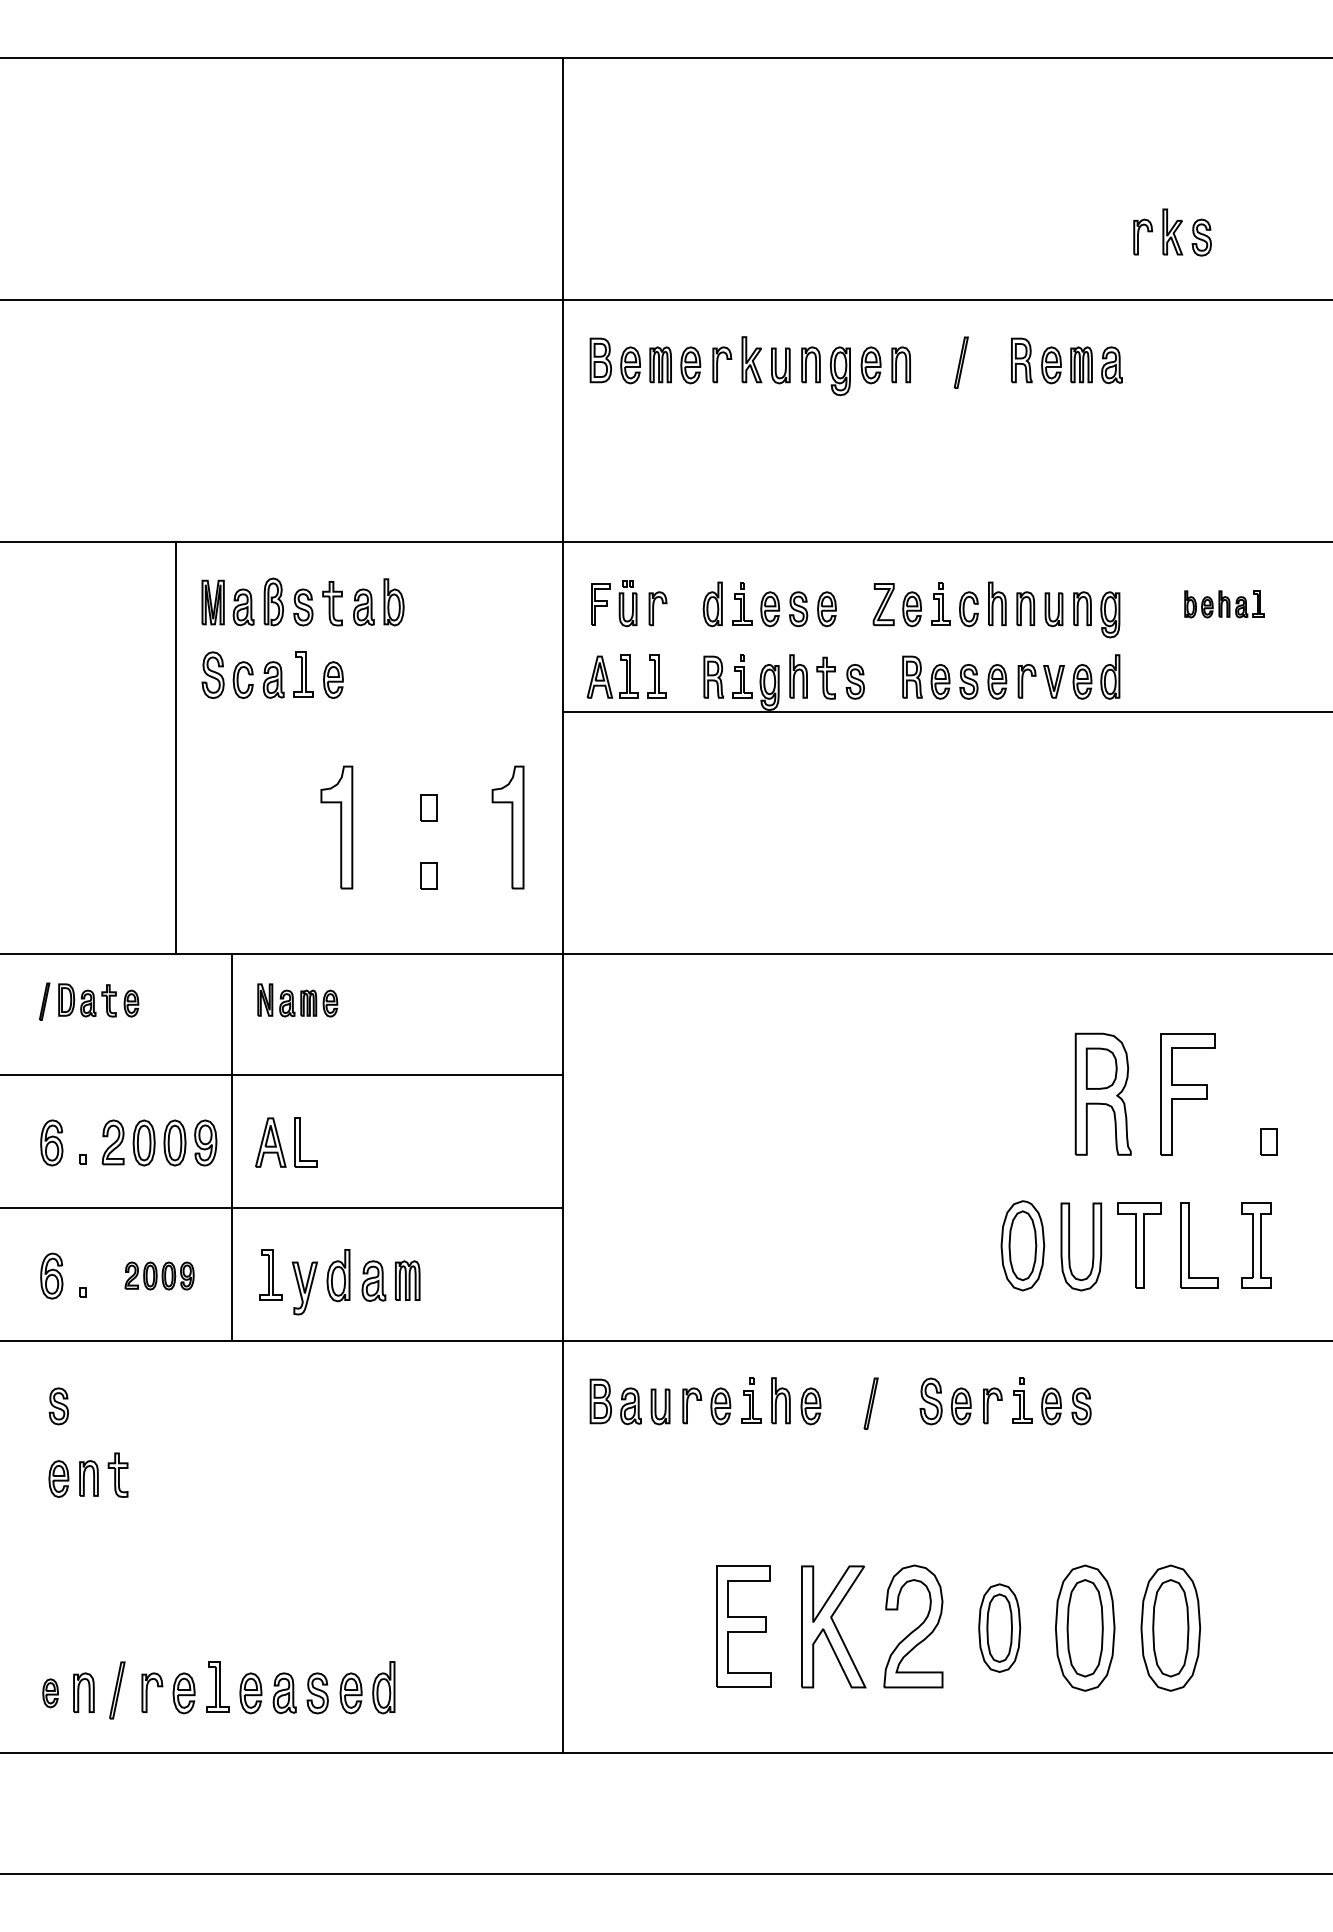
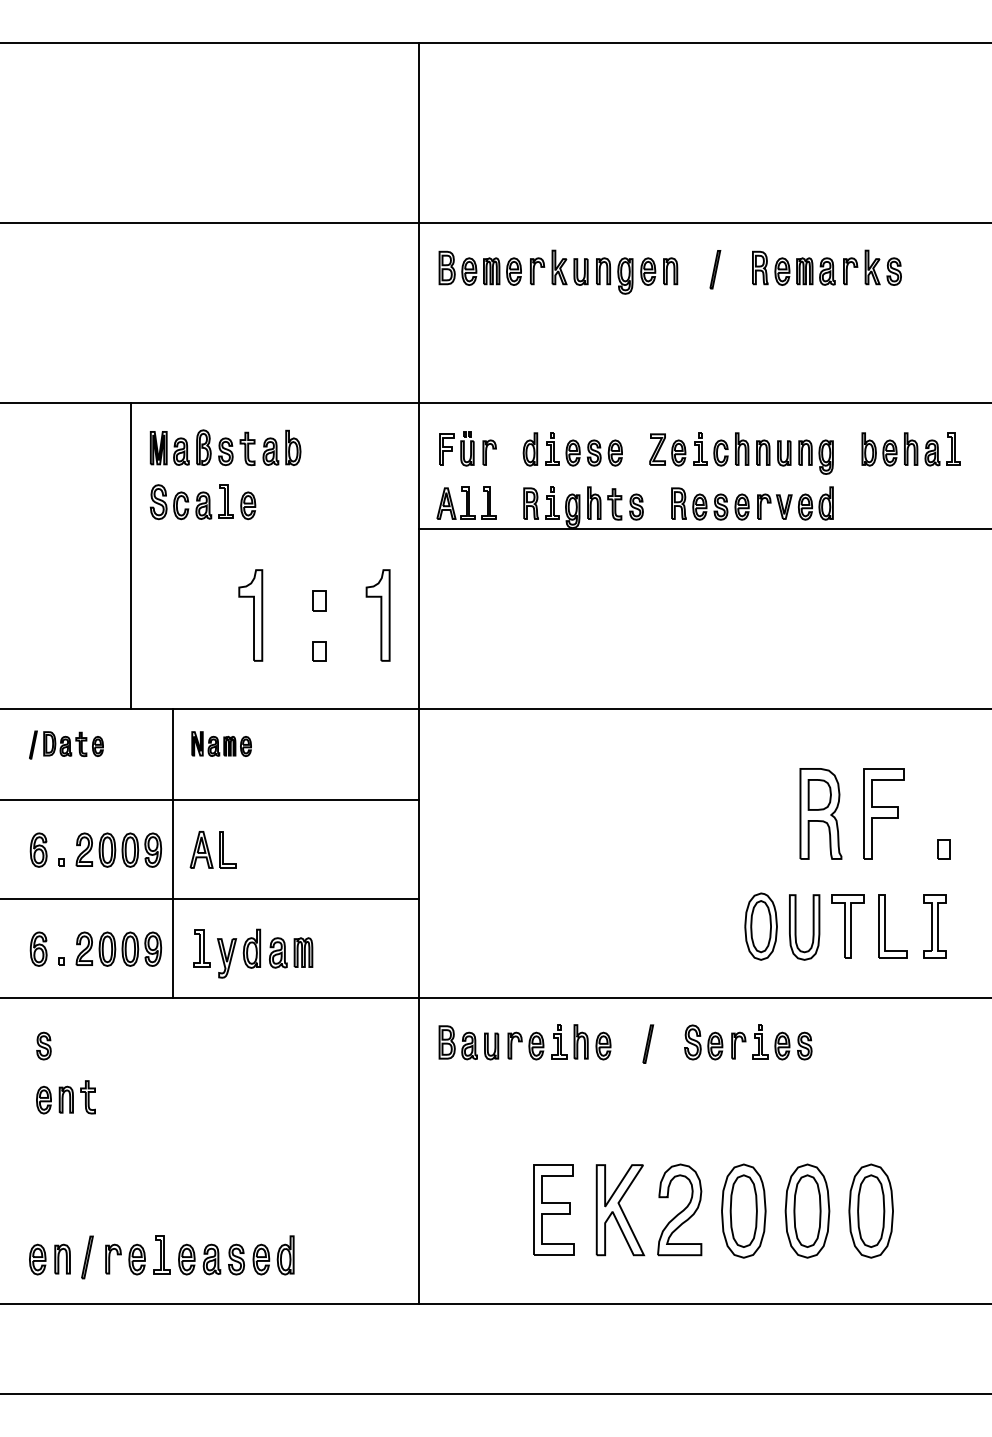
part: (1172, 232) -> (872, 267), moved
part: (1223, 604) -> (910, 449), size x1.67
part: (159, 1275) -> (118, 948), size x1.67
part: (999, 1627) -> (743, 1210), size x1.43
part: (50, 1693) -> (37, 1259), size x1.43

